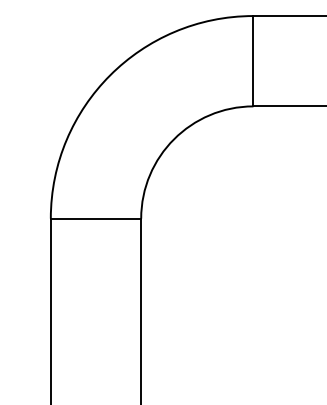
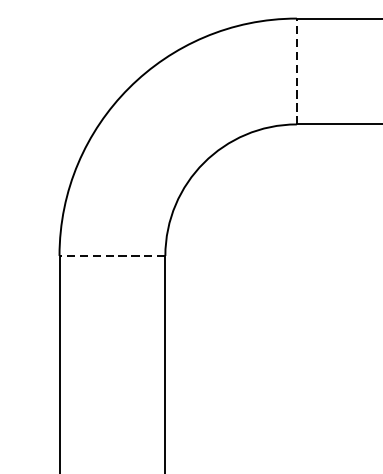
line: (253, 60) -> (296, 70), solid -> dashed
line: (95, 218) -> (111, 255), solid -> dashed

